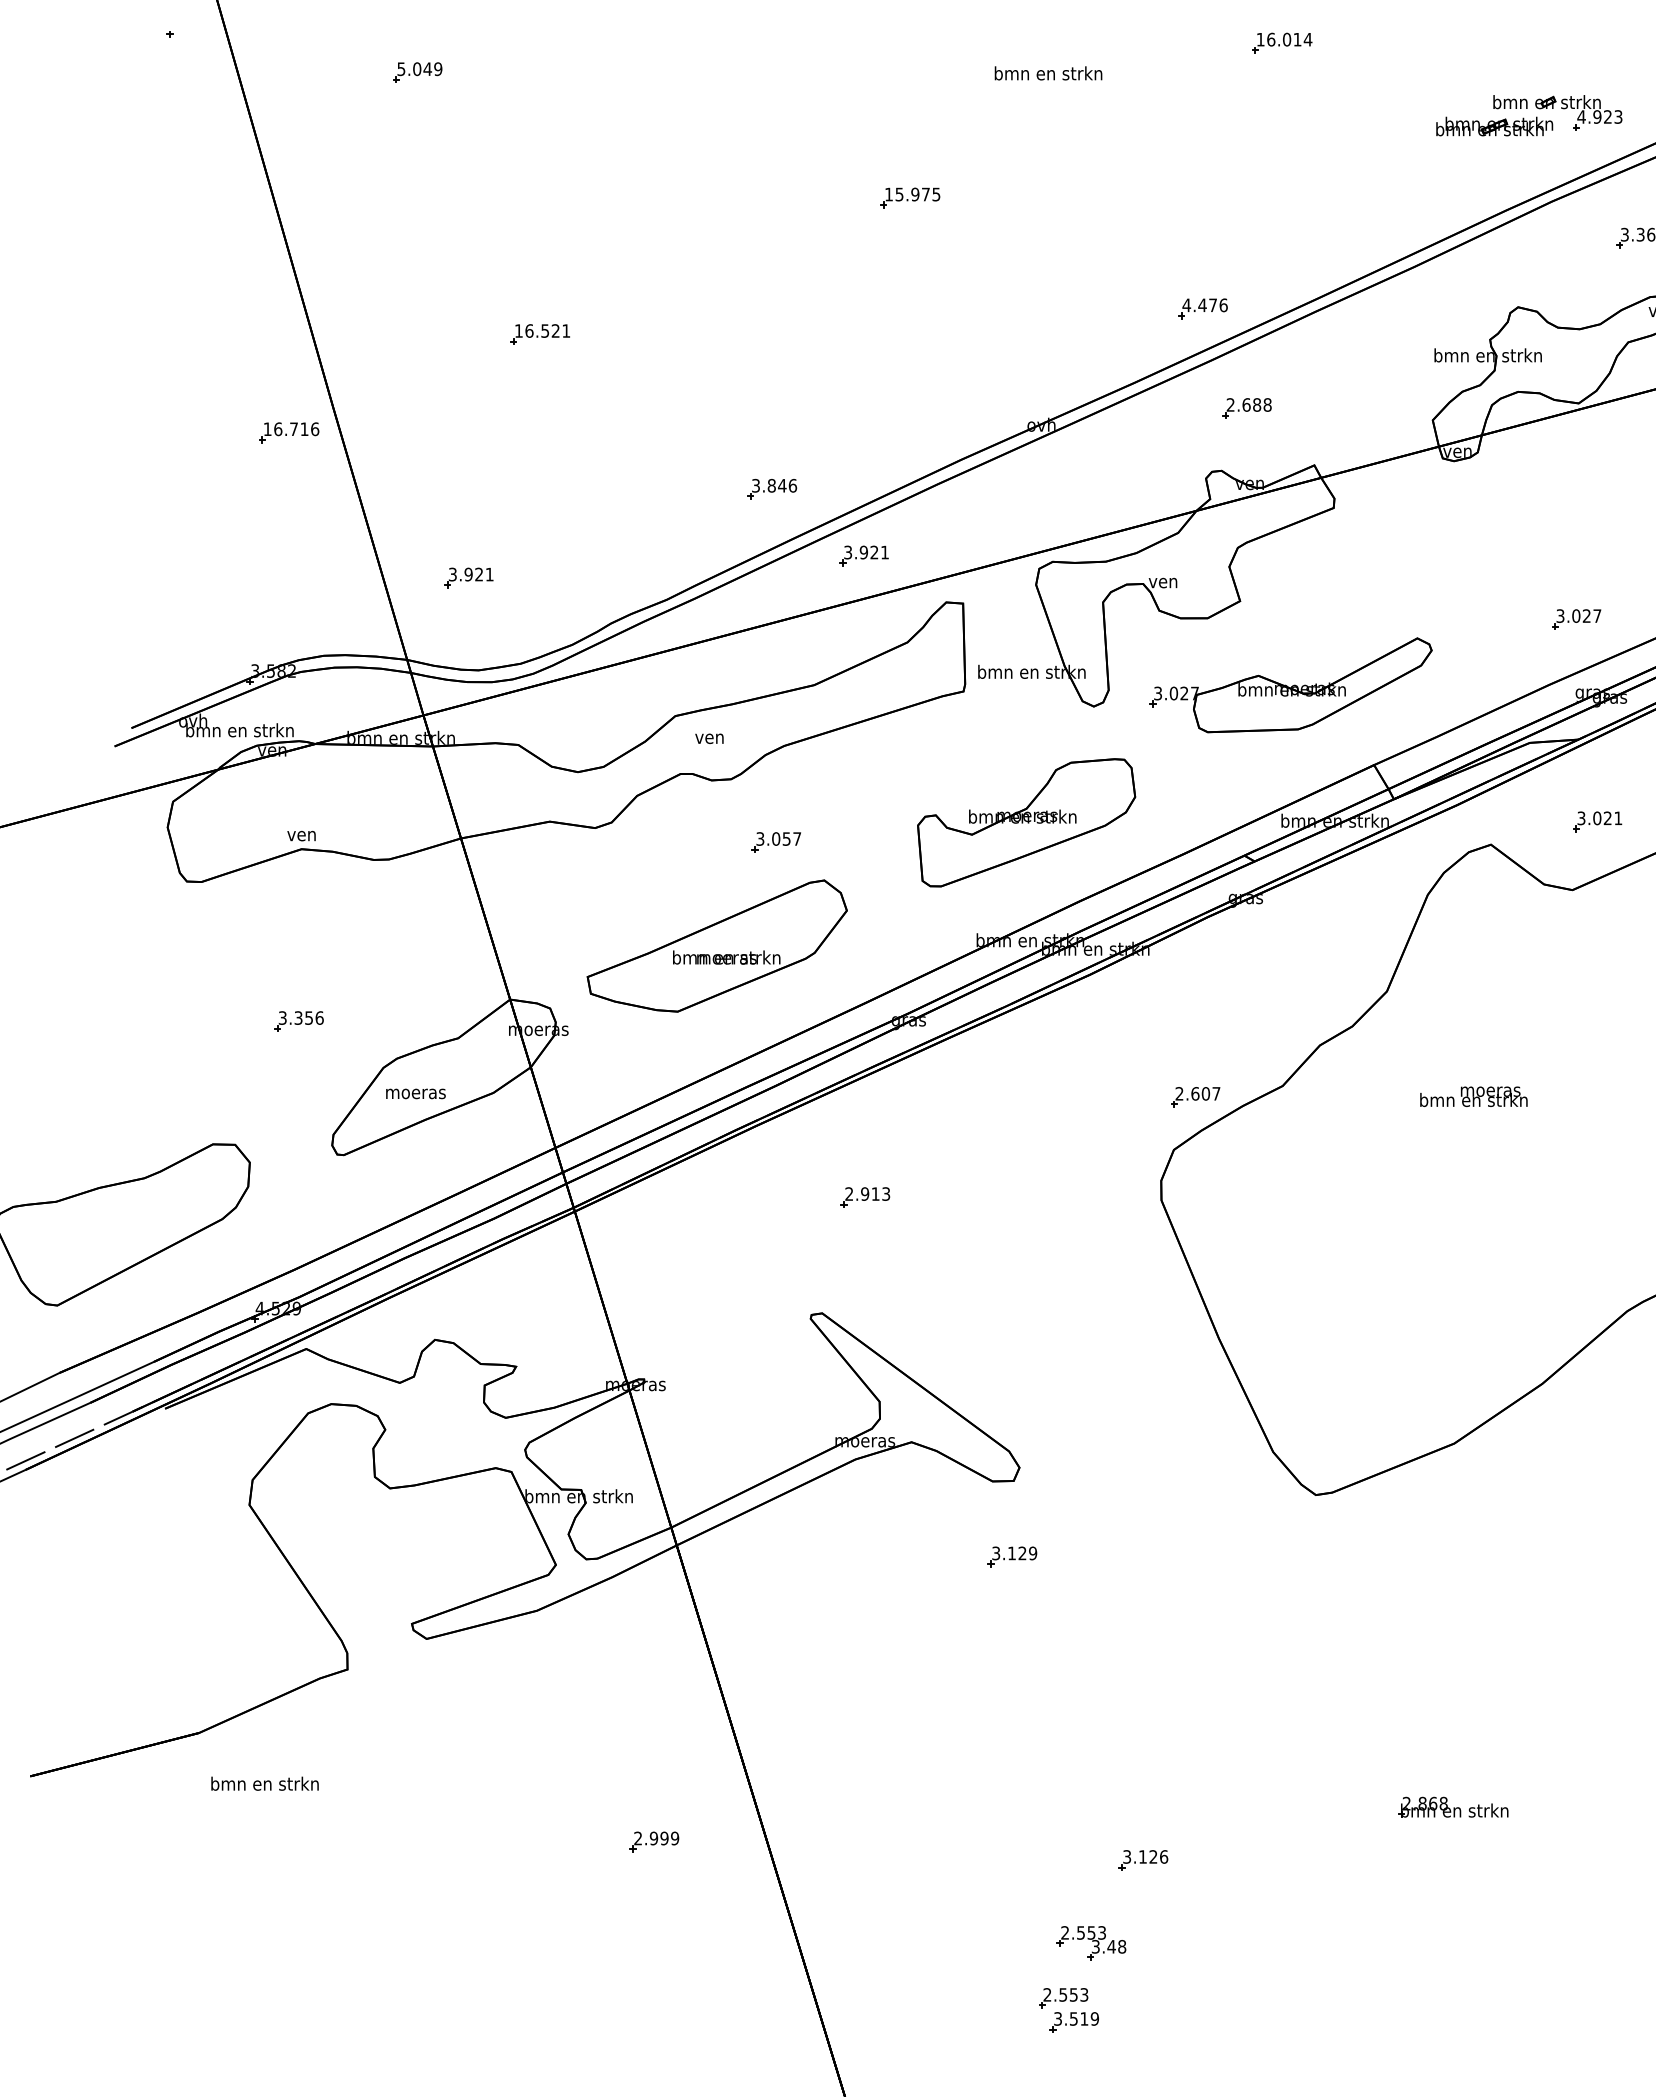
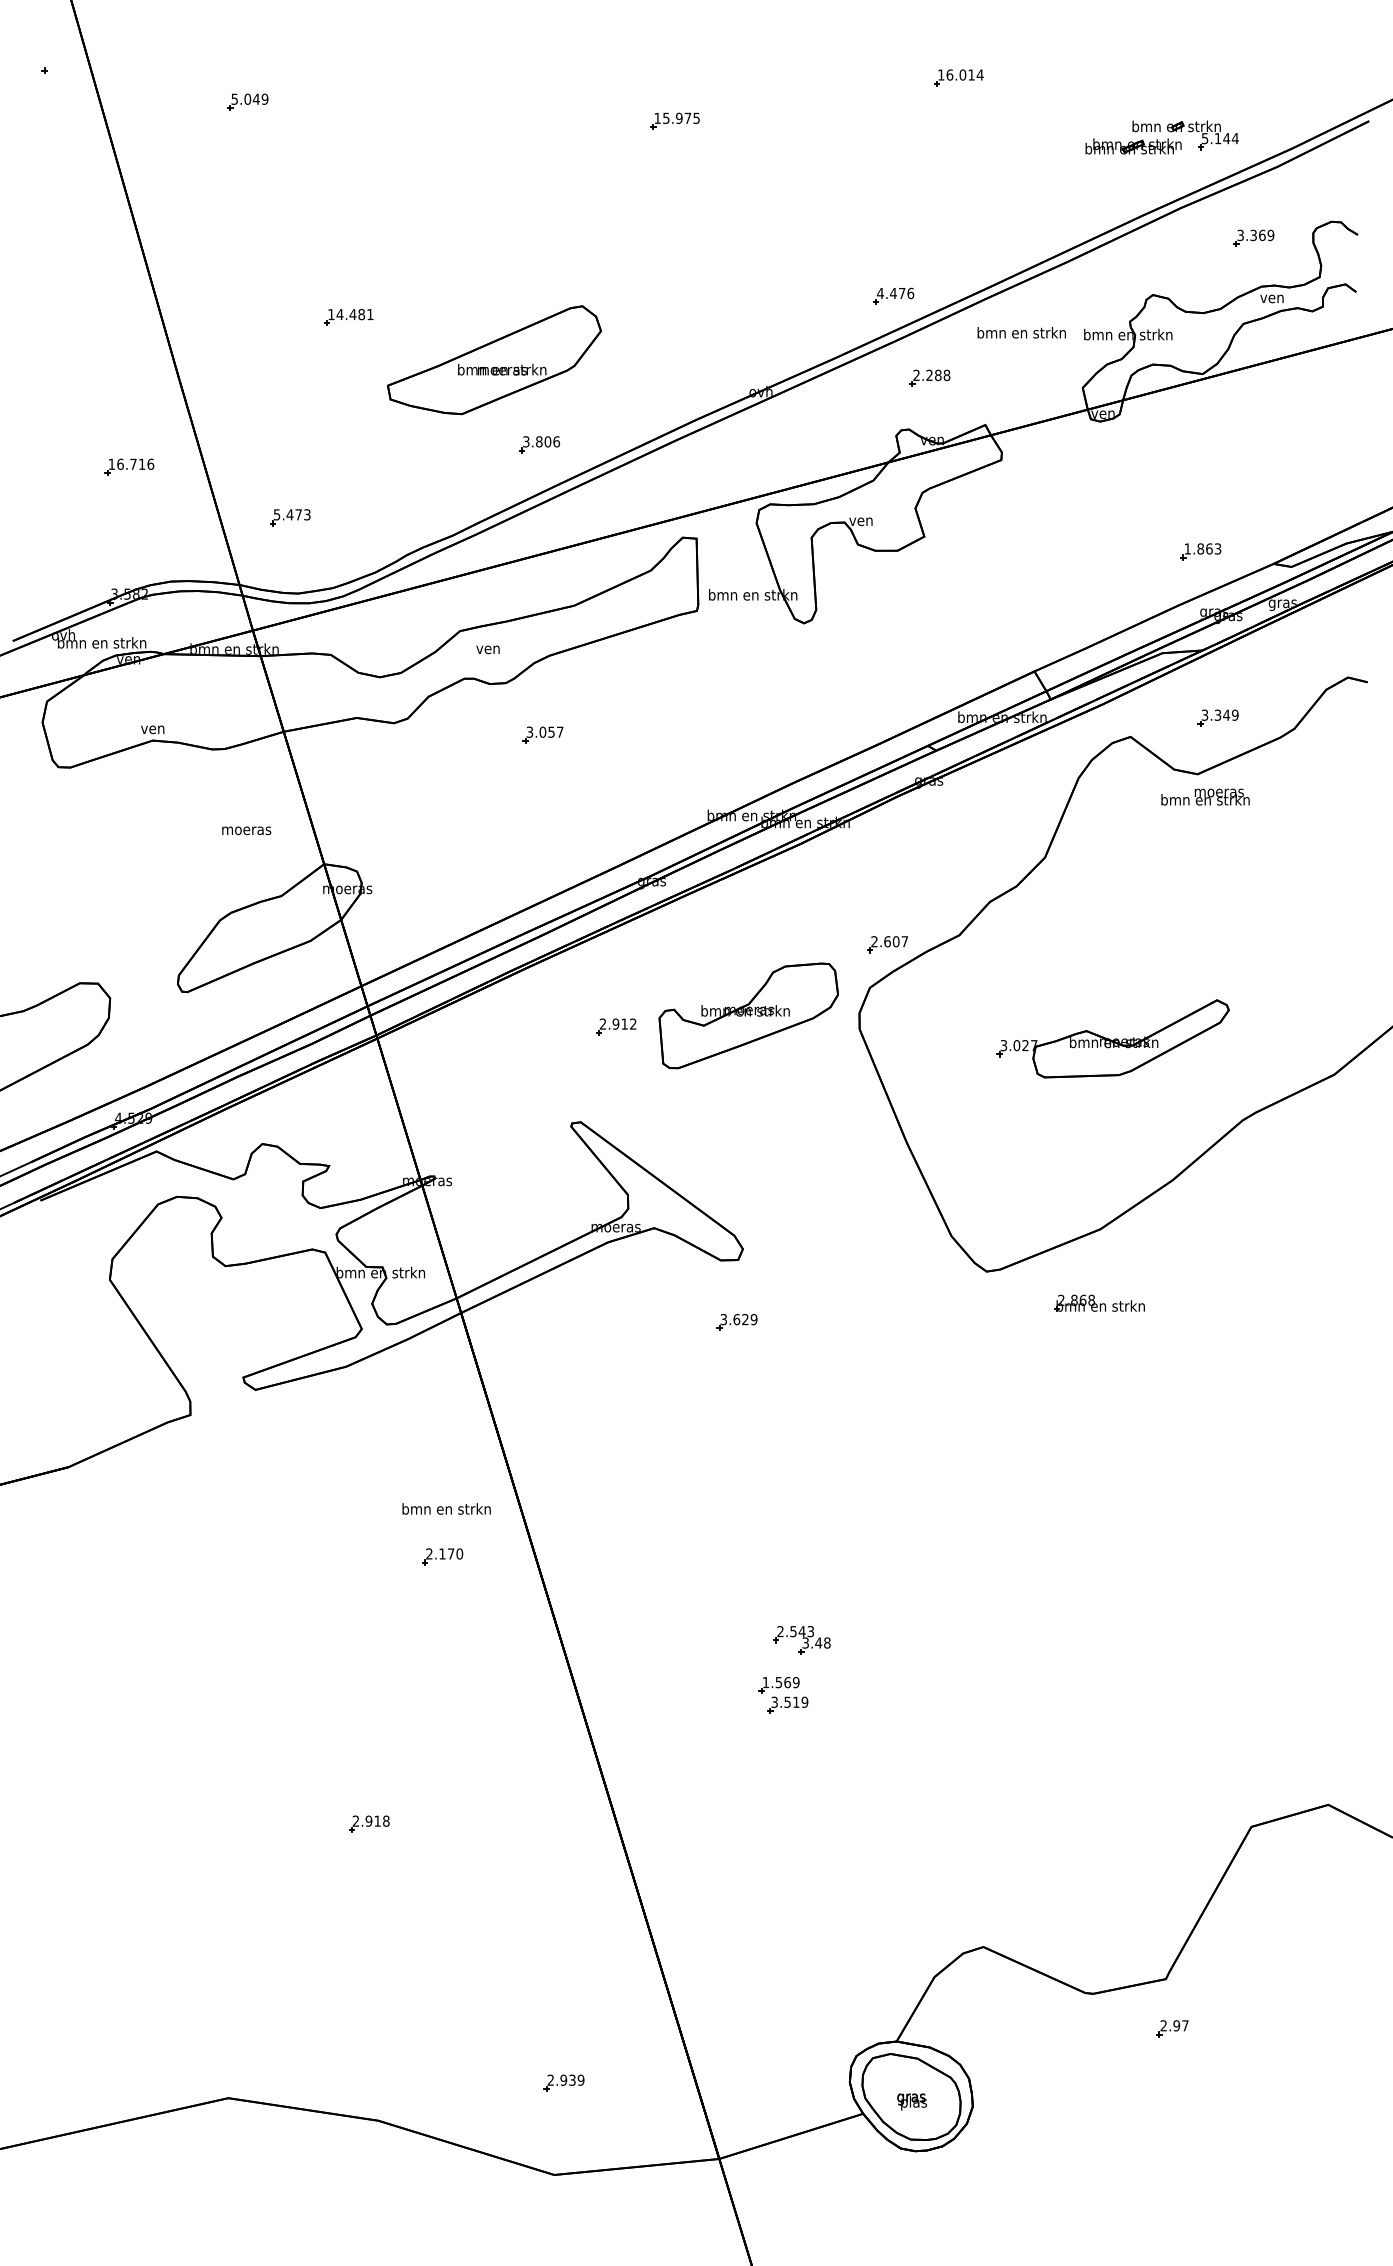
text: (1048, 73) -> (1021, 332), moved
text: (1599, 116) -> (1219, 138), 4.923 -> 5.144
part: (909, 197) -> (674, 120), moved
text: (542, 330) -> (350, 314), 16.521 -> 14.481
text: (1246, 403) -> (929, 374), 2.688 -> 2.288
part: (289, 431) -> (129, 466), moved
text: (781, 485) -> (547, 441), 3.846 -> 3.806
part: (864, 555) -> (615, 499), removed
text: (471, 574) -> (292, 514), 3.921 -> 5.473
text: (1578, 615) -> (1202, 548), 3.027 -> 1.863
part: (1290, 684) -> (1112, 1038), moved
text: (1607, 817) -> (1226, 714), 3.021 -> 3.349
part: (1026, 822) -> (748, 1015), moved
part: (717, 946) -> (494, 360), moved
part: (298, 1020) -> (150, 881), removed
text: (415, 1093) -> (246, 830), moved
text: (1473, 1095) -> (1205, 796), moved
text: (886, 1194) -> (633, 1024), 2.913 -> 2.912
text: (1011, 1553) -> (736, 1319), 3.129 -> 3.629
text: (264, 1783) -> (446, 1508), moved
part: (1453, 1806) -> (1099, 1302), moved
text: (663, 1837) -> (450, 1553), 2.999 -> 2.170
part: (1143, 1859) -> (844, 1571), removed
text: (1090, 1932) -> (801, 1631), 2.553 -> 2.543
text: (1065, 1994) -> (780, 1682), 2.553 -> 1.569

